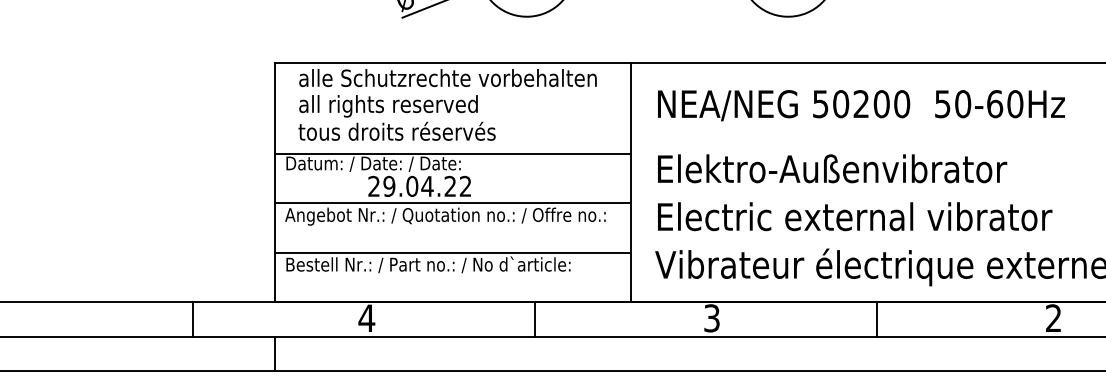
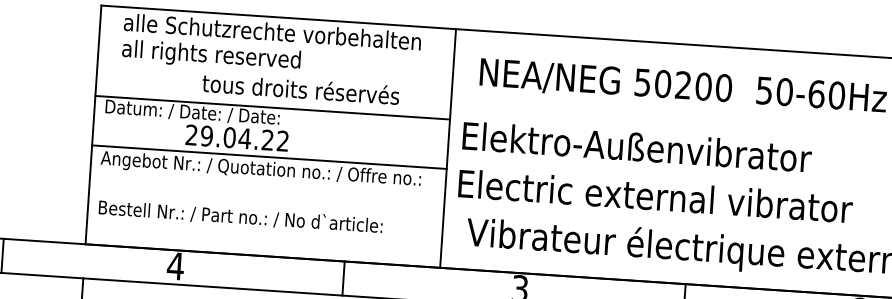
text: (396, 130) -> (300, 88), moved
text: (832, 168) -> (637, 146), moved
text: (855, 216) -> (656, 196), moved
line: (452, 252) -> (265, 206), removed

